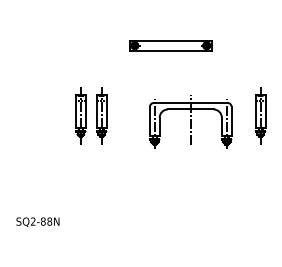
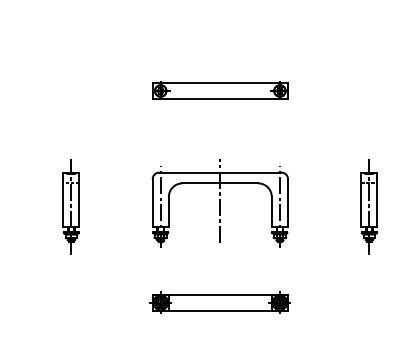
part: (101, 115) -> (105, 206), removed
part: (190, 121) -> (219, 203), moved
part: (170, 173) -> (219, 302), added

